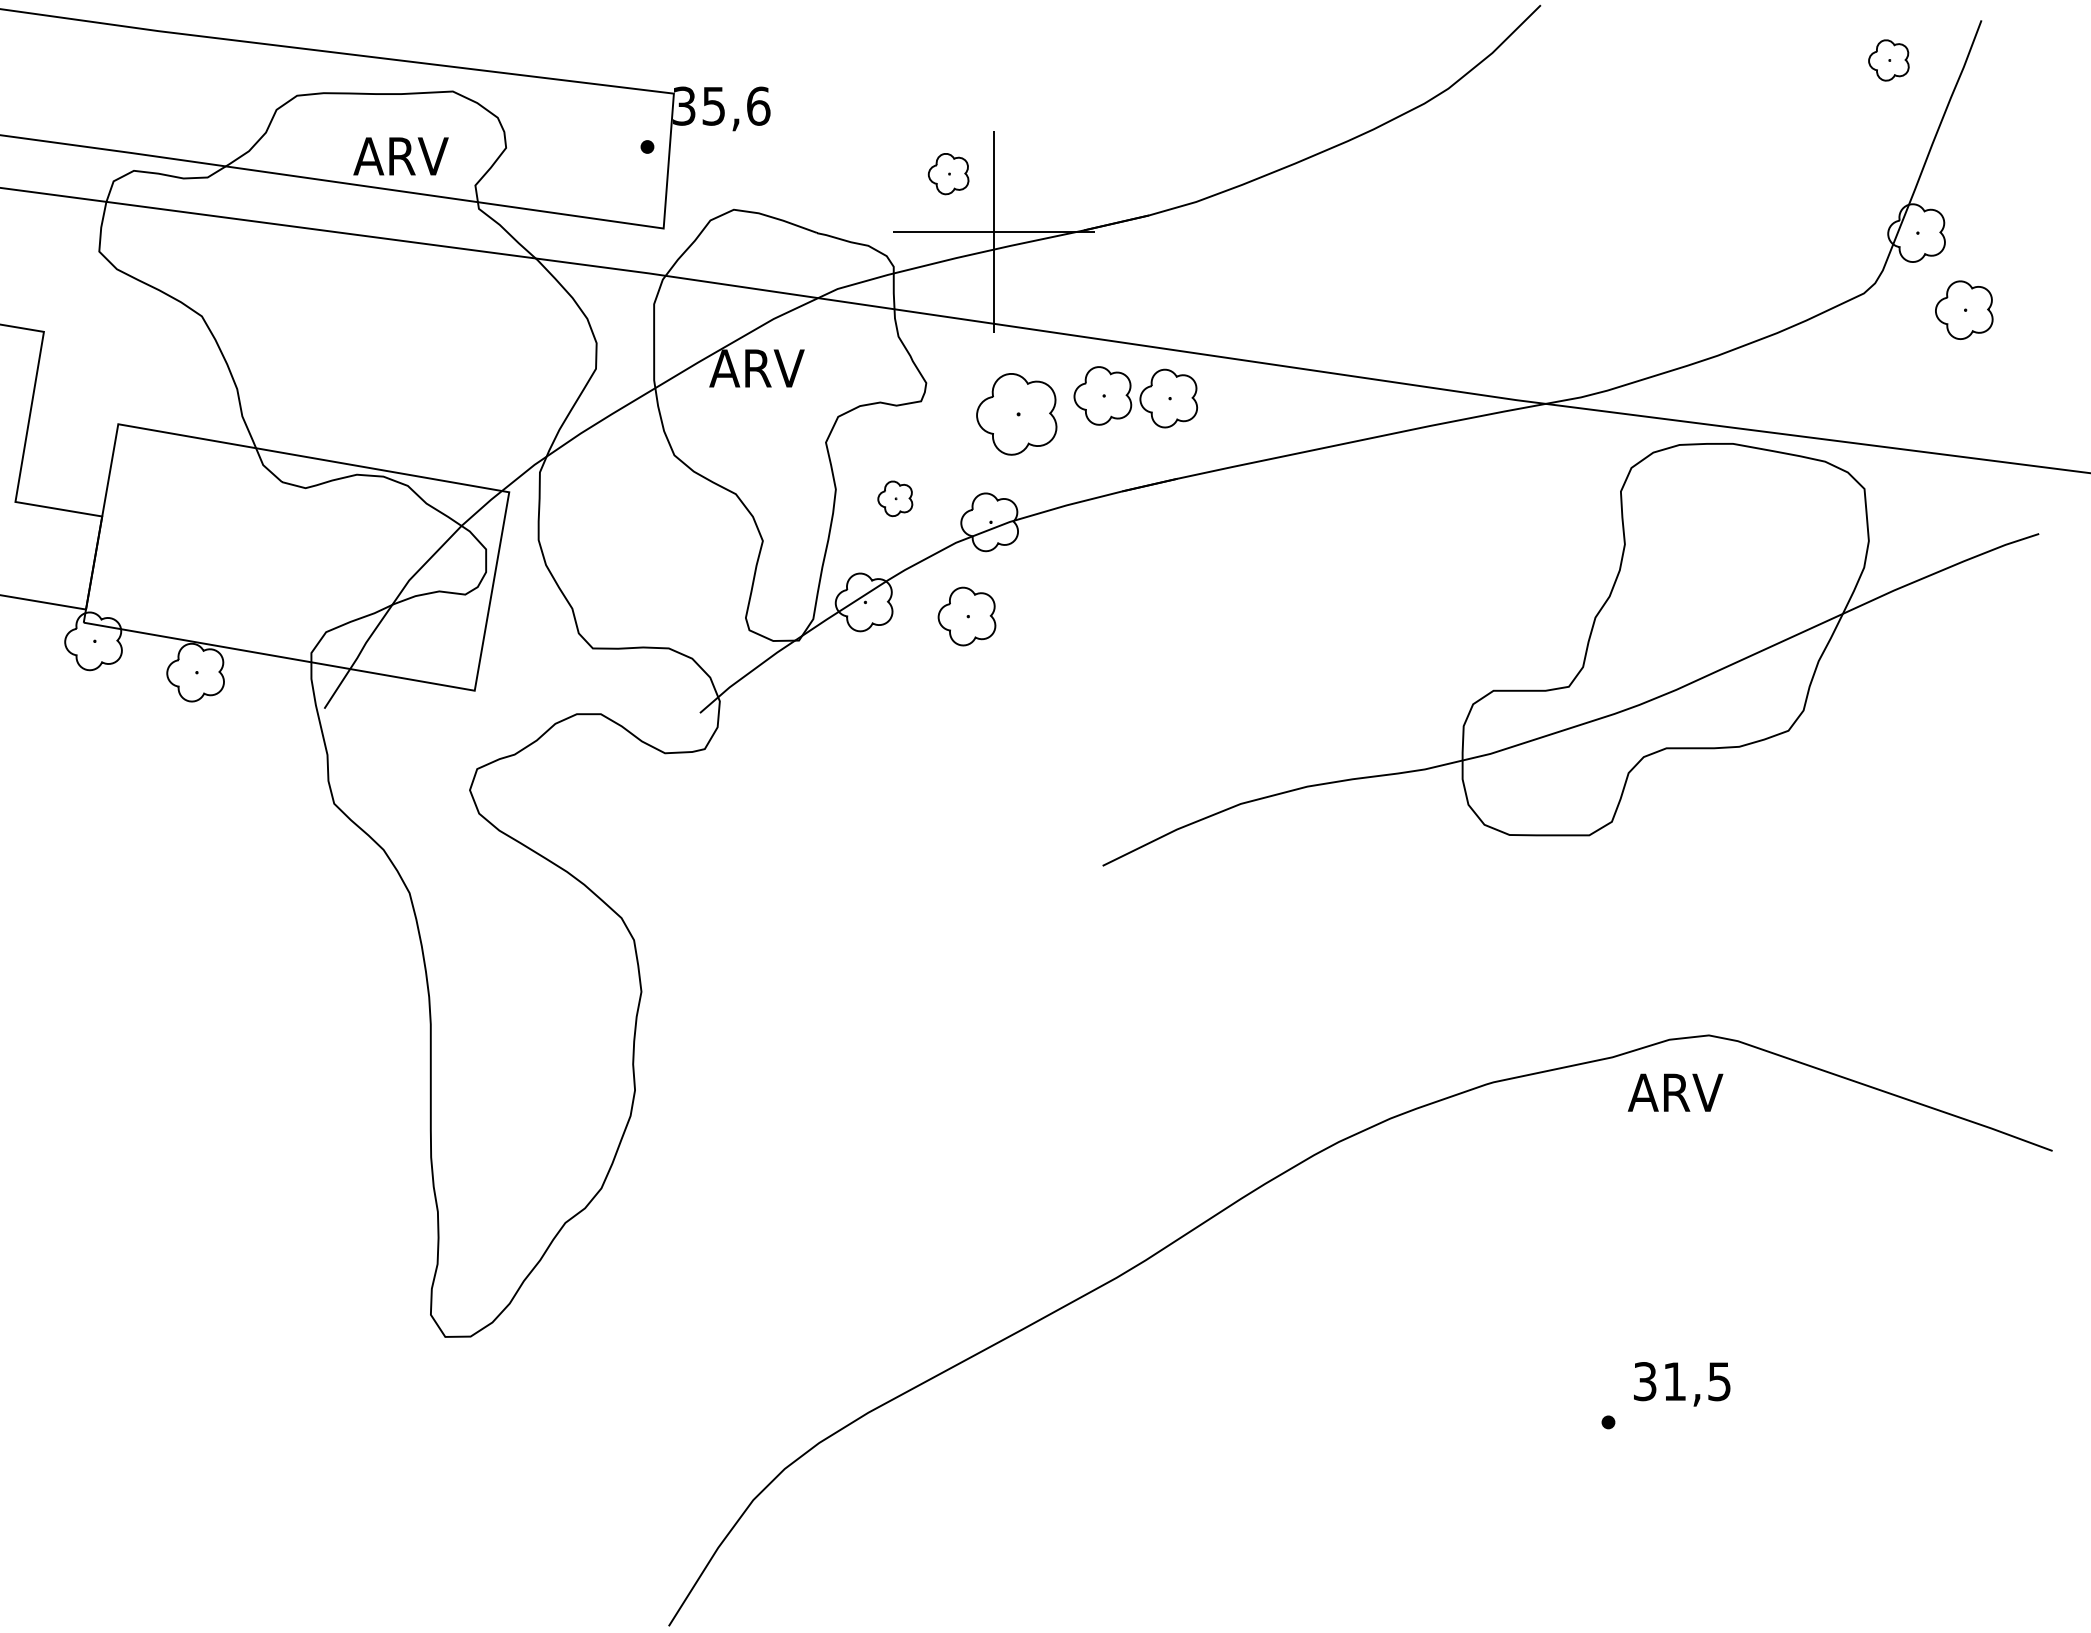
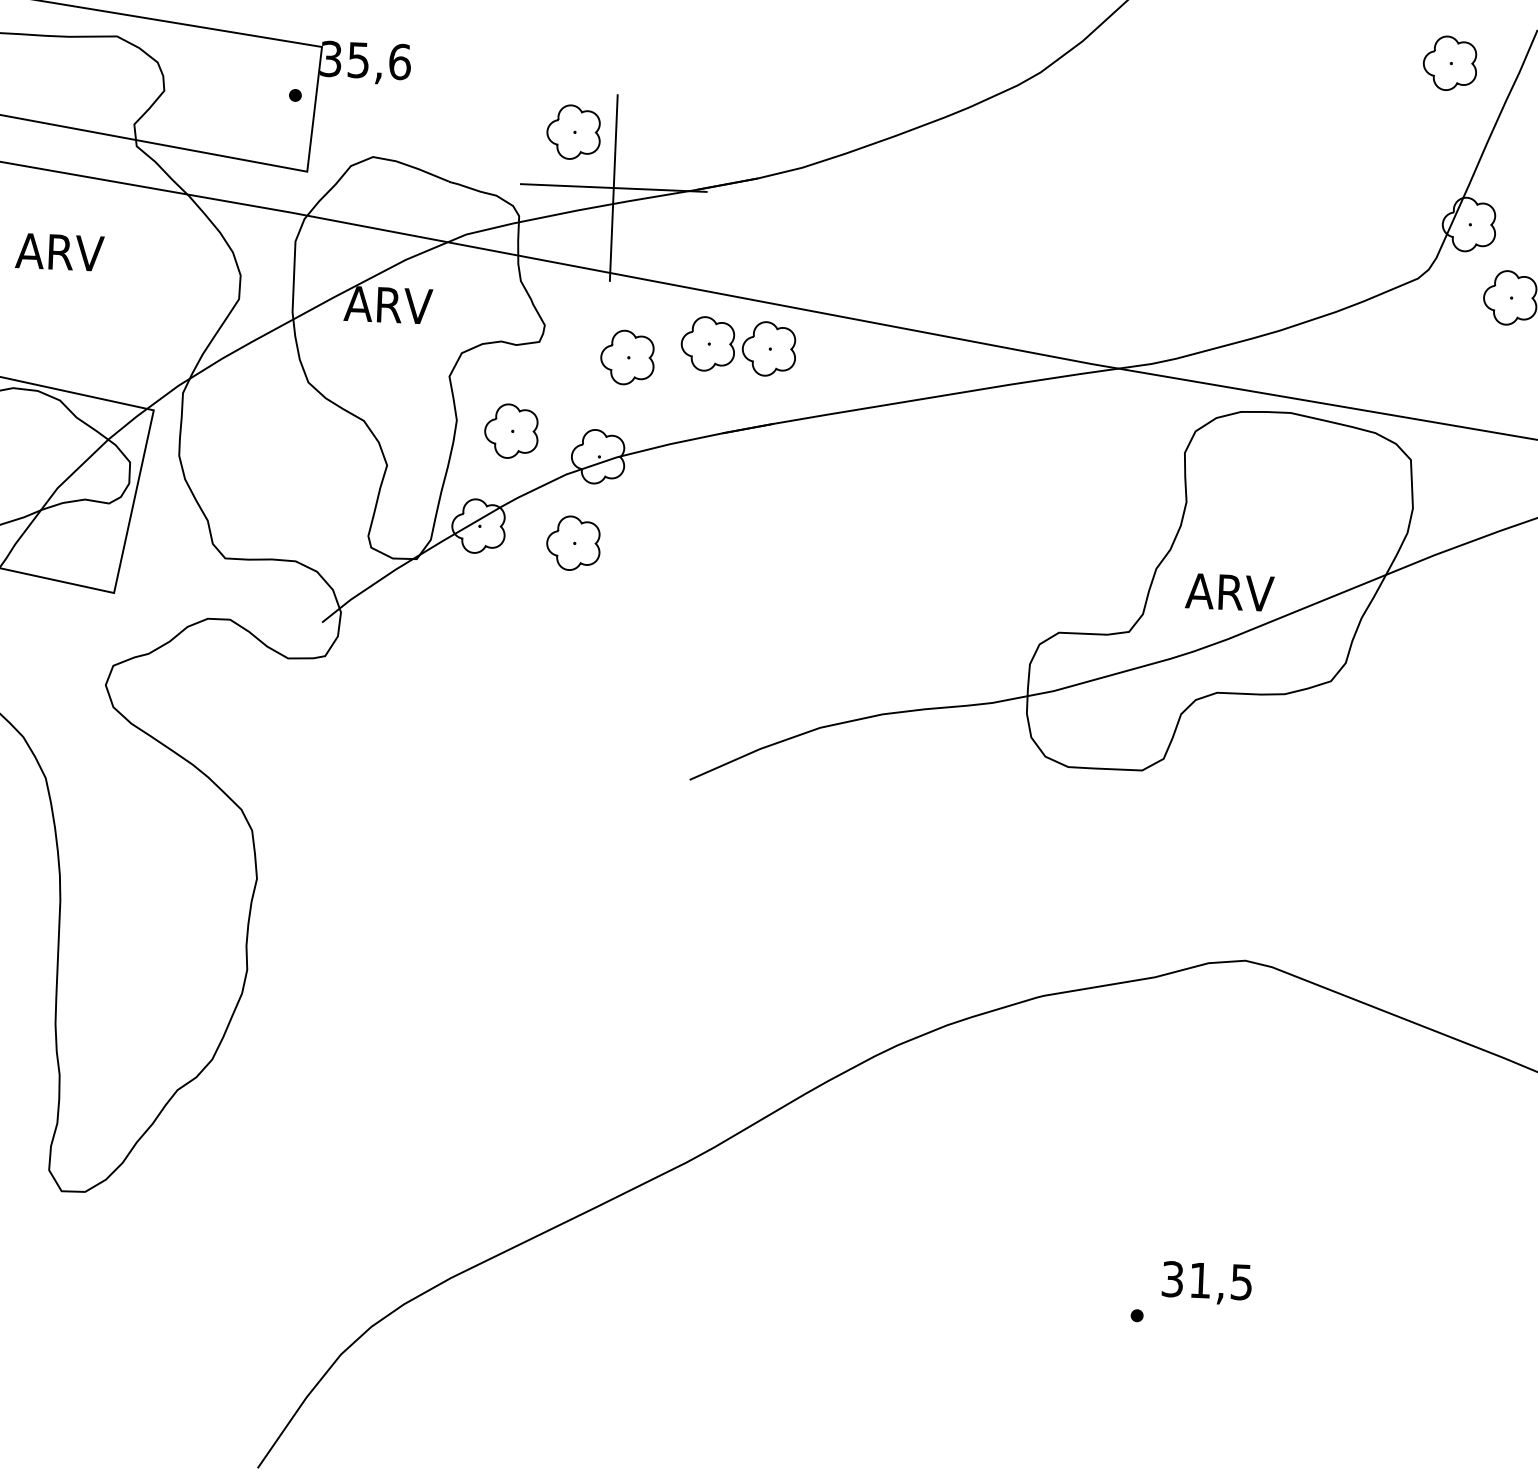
part: (1888, 60) -> (1449, 63), size x1.43
text: (400, 156) -> (59, 252), moved
part: (948, 173) -> (573, 131), size x1.43
part: (1016, 413) -> (627, 356), size x0.71
part: (895, 498) -> (511, 431), size x1.67
text: (1675, 1092) -> (1229, 592), moved

